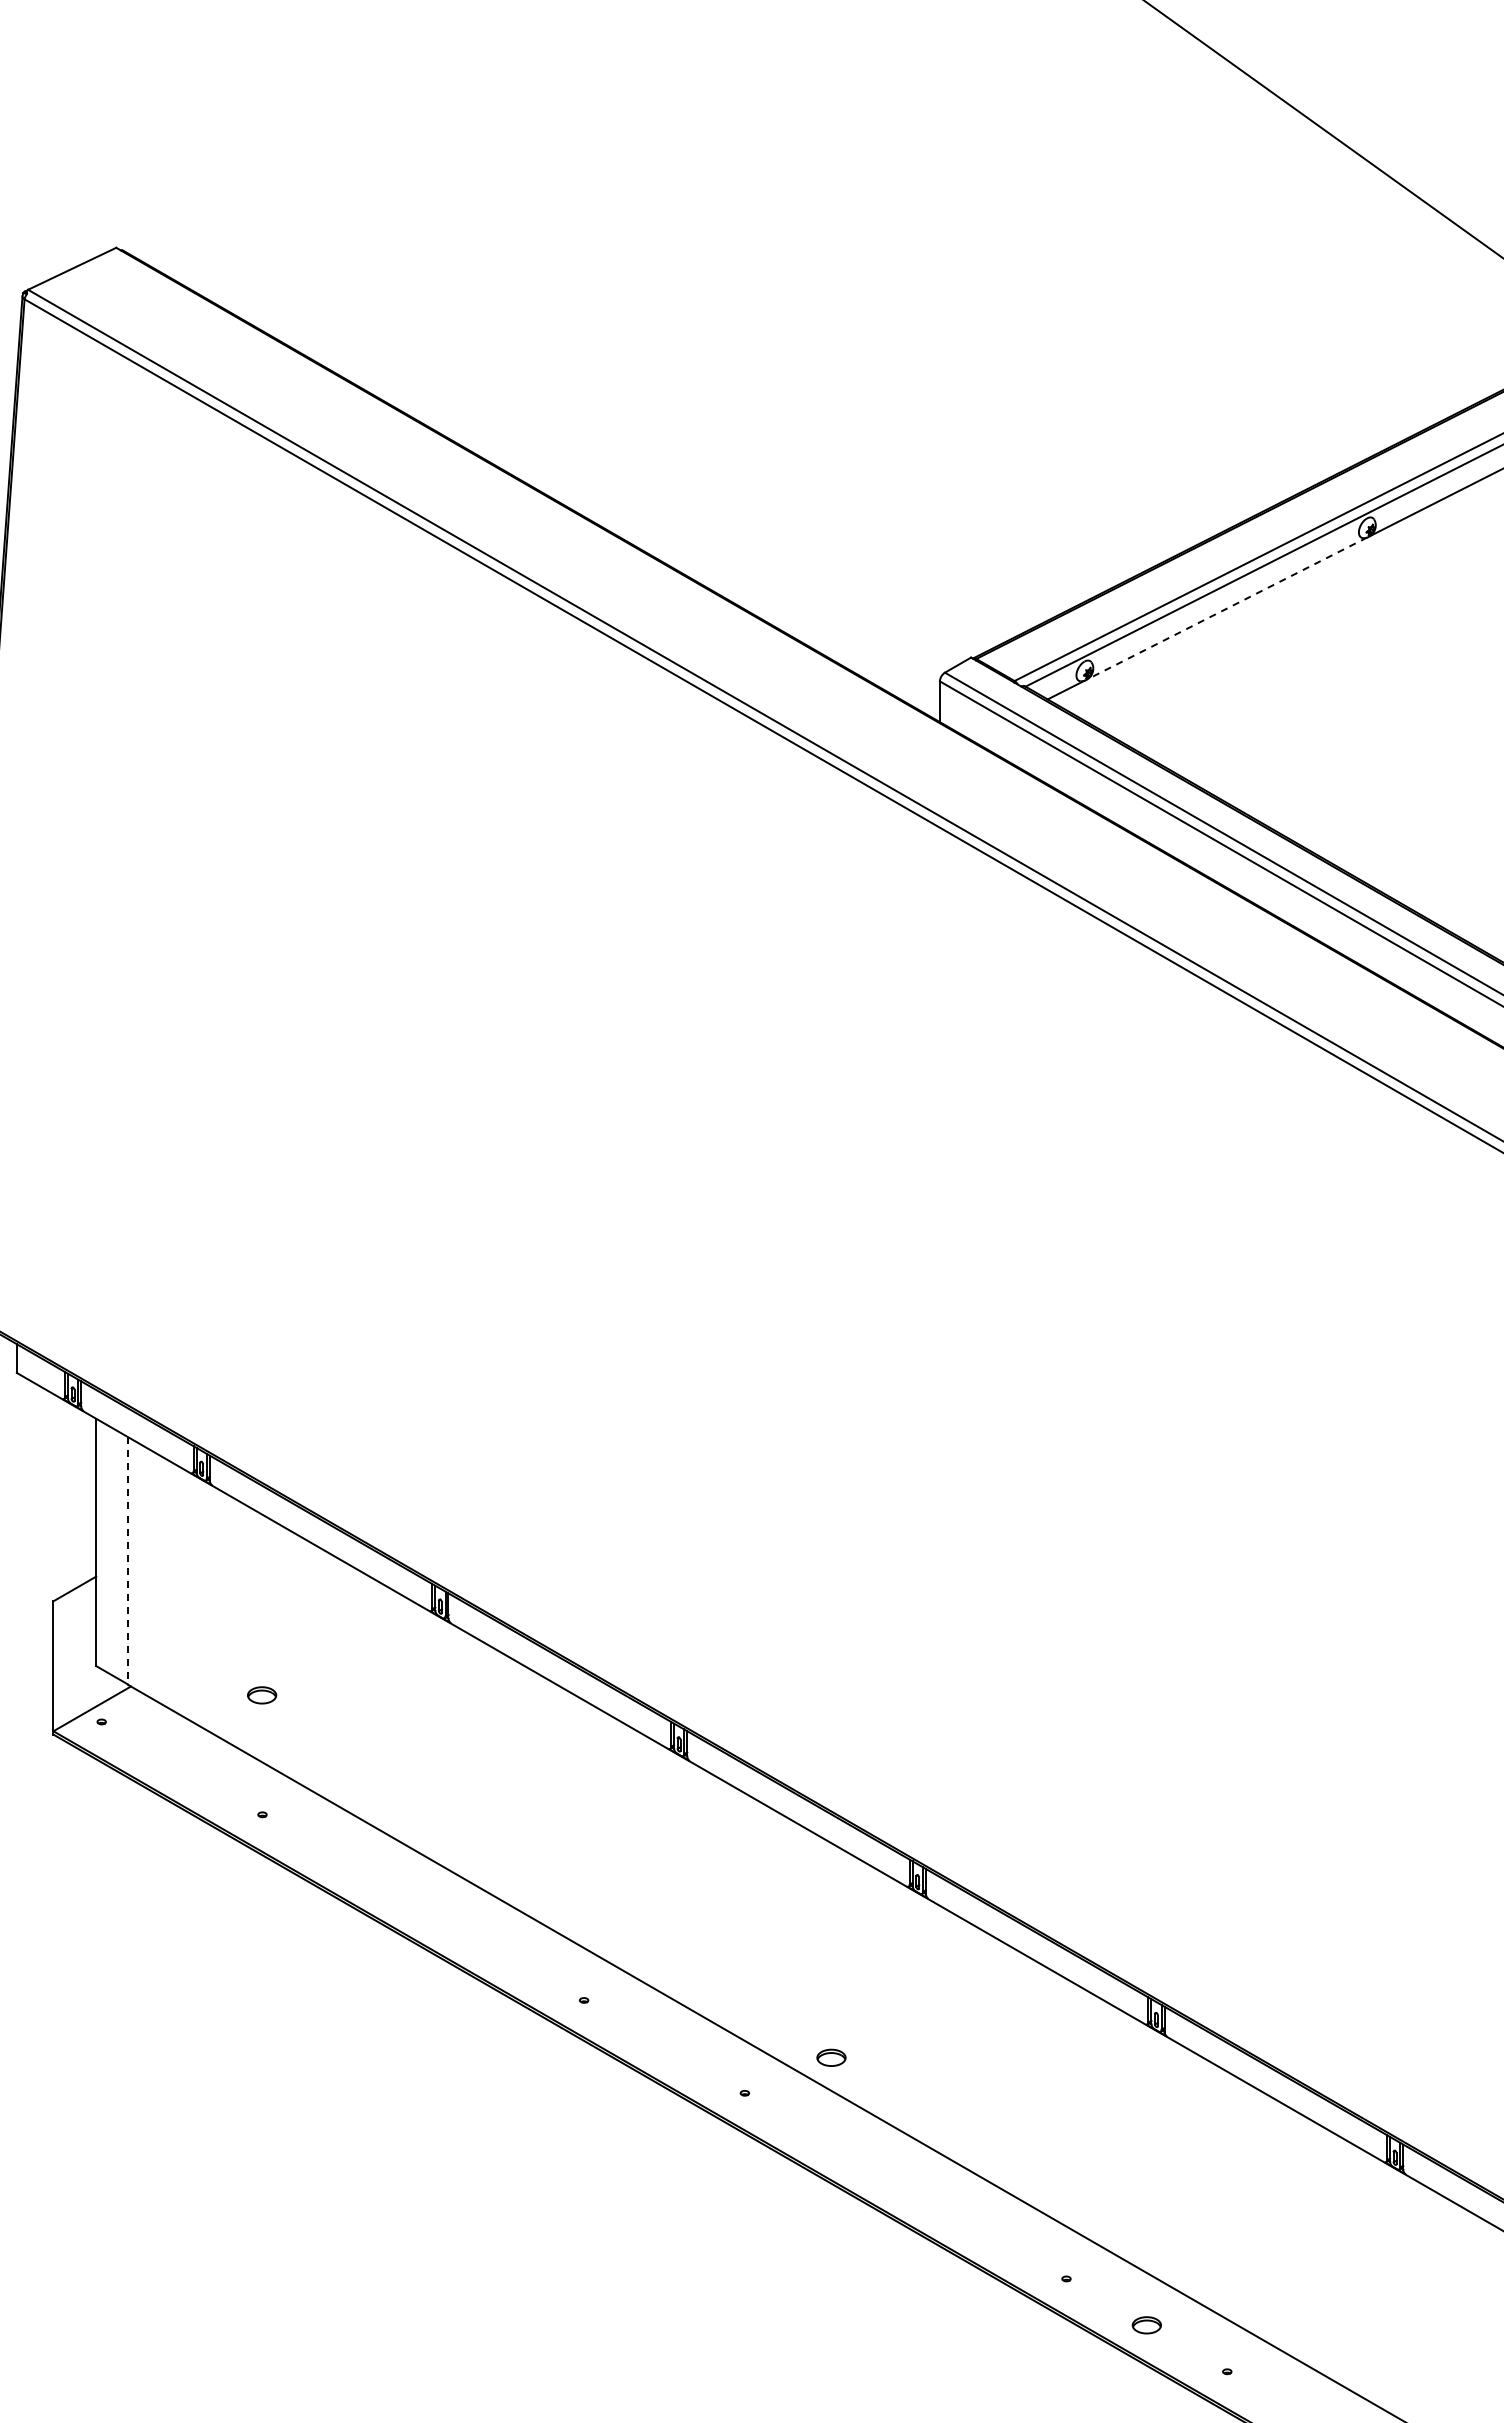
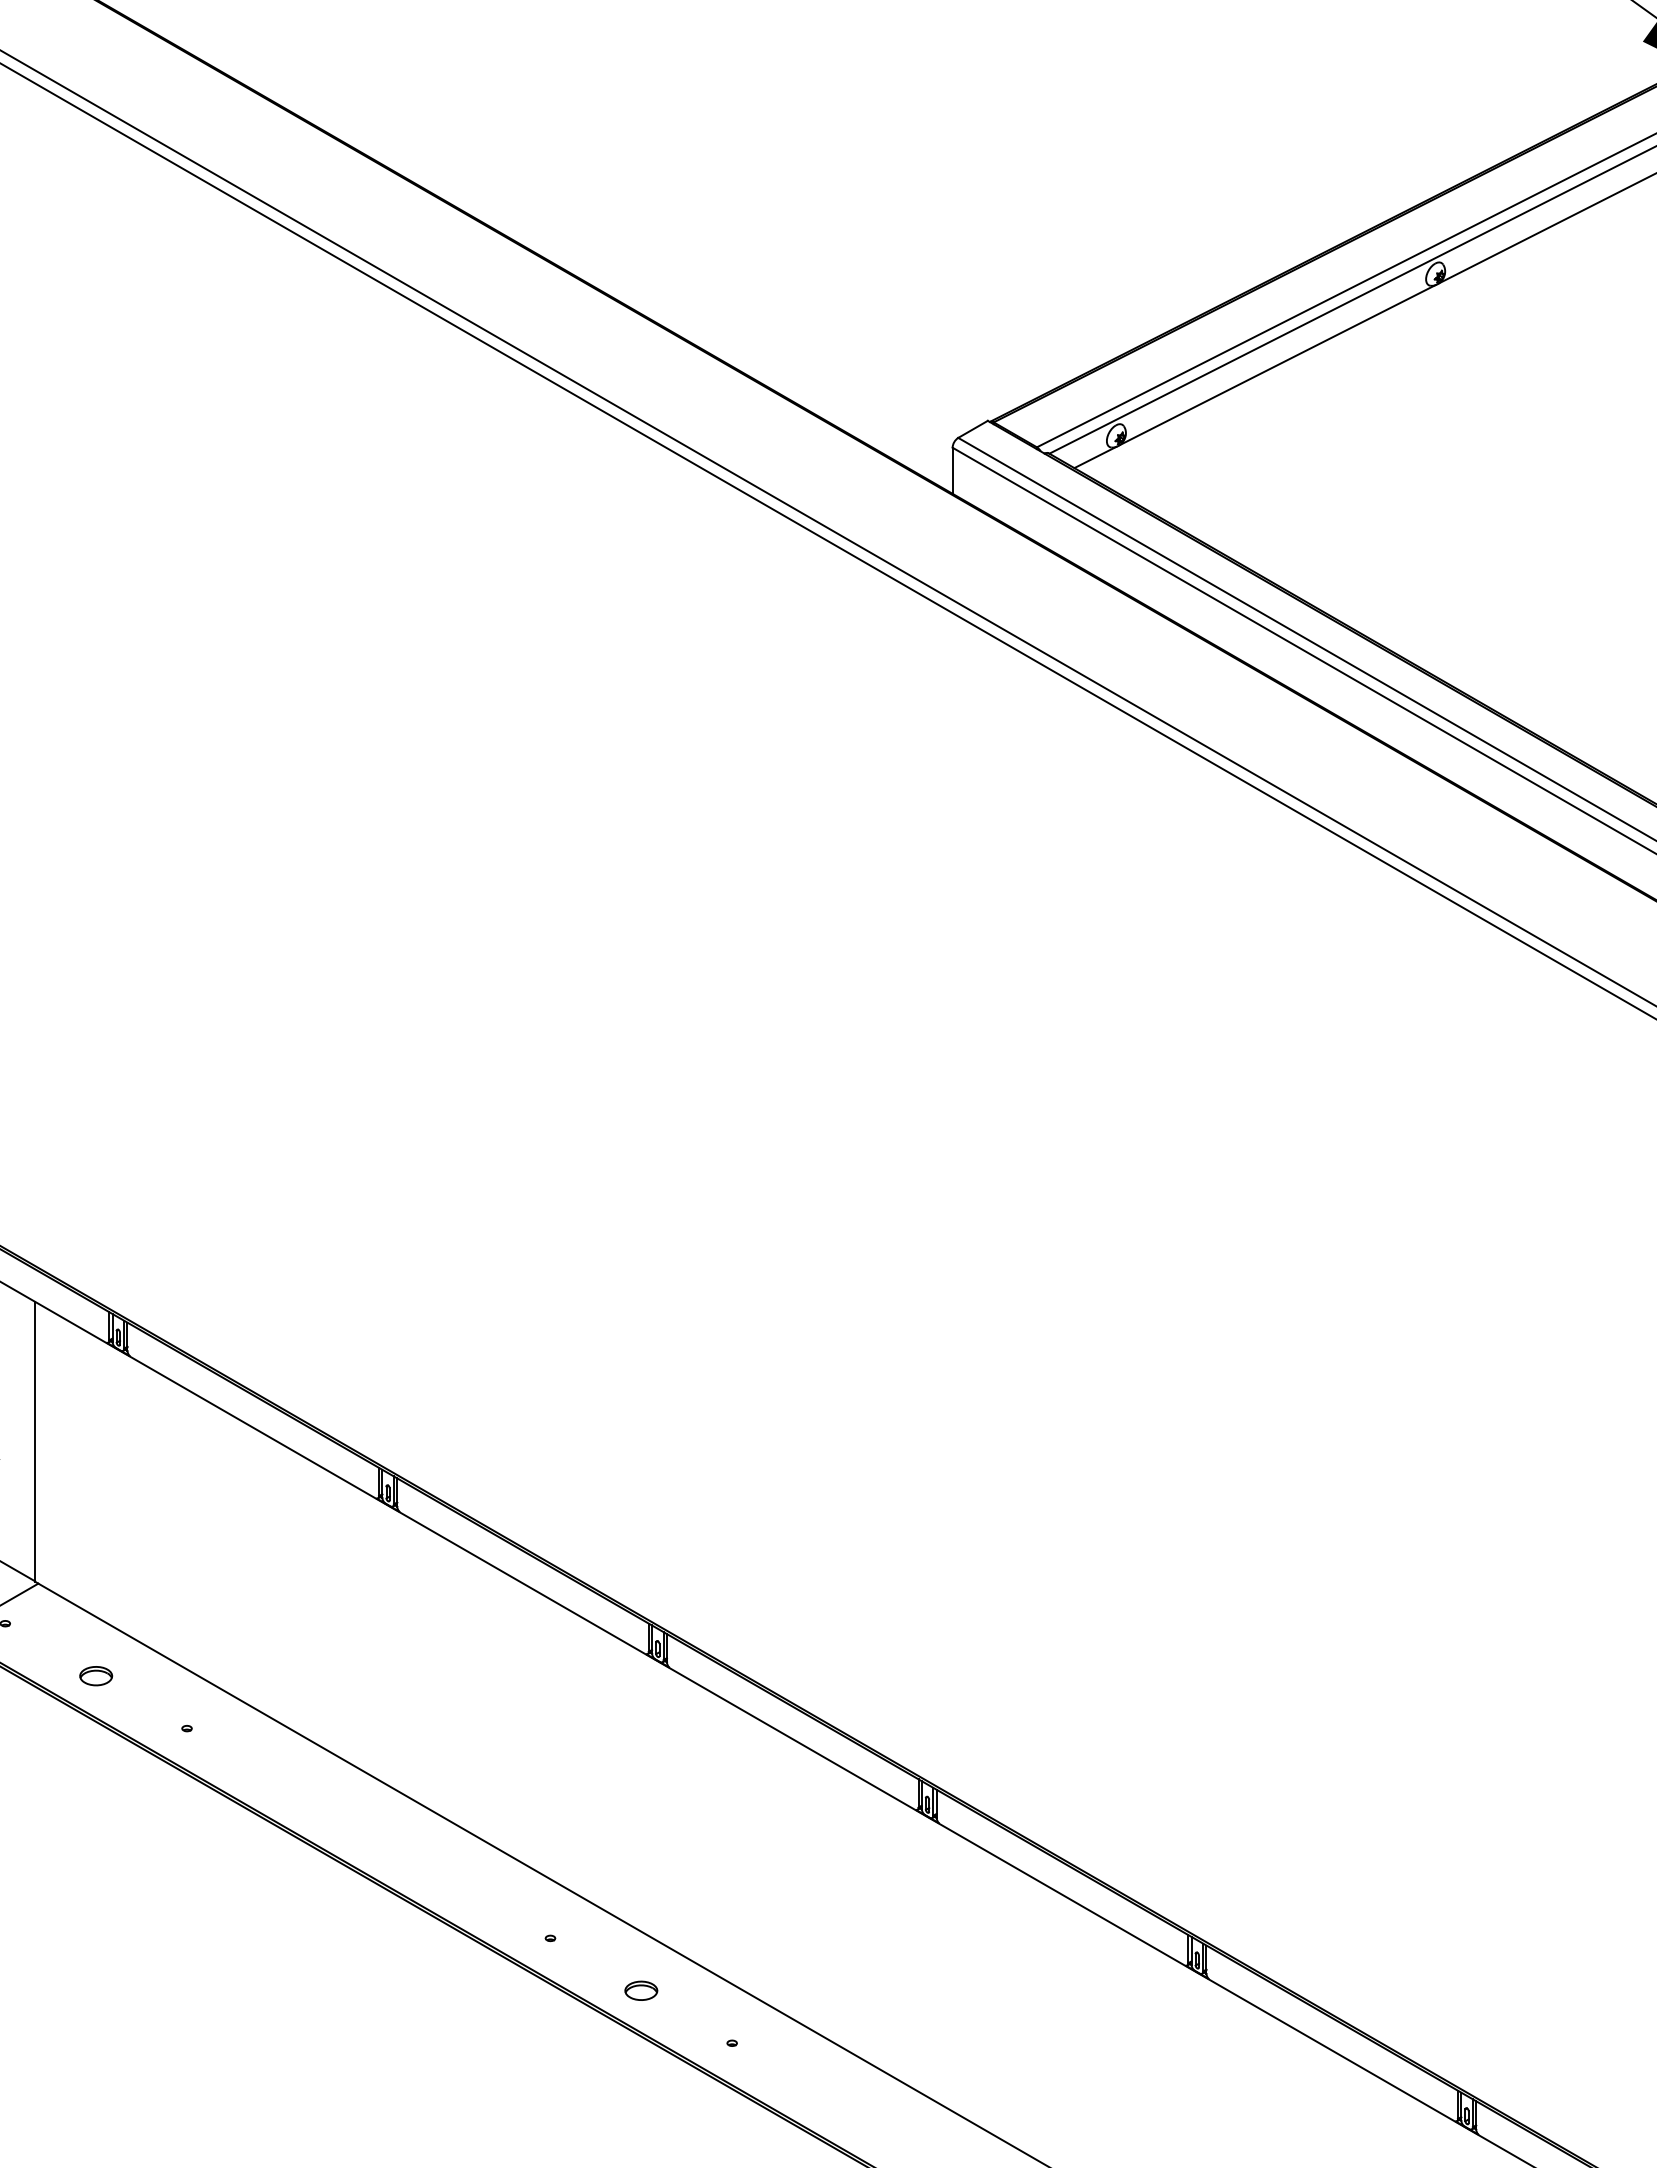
line: (1227, 608) -> (1277, 365), dashed -> solid
line: (128, 1561) -> (35, 1442), dashed -> solid
part: (262, 1695) -> (96, 1676), moved
part: (831, 2057) -> (641, 1990), moved

